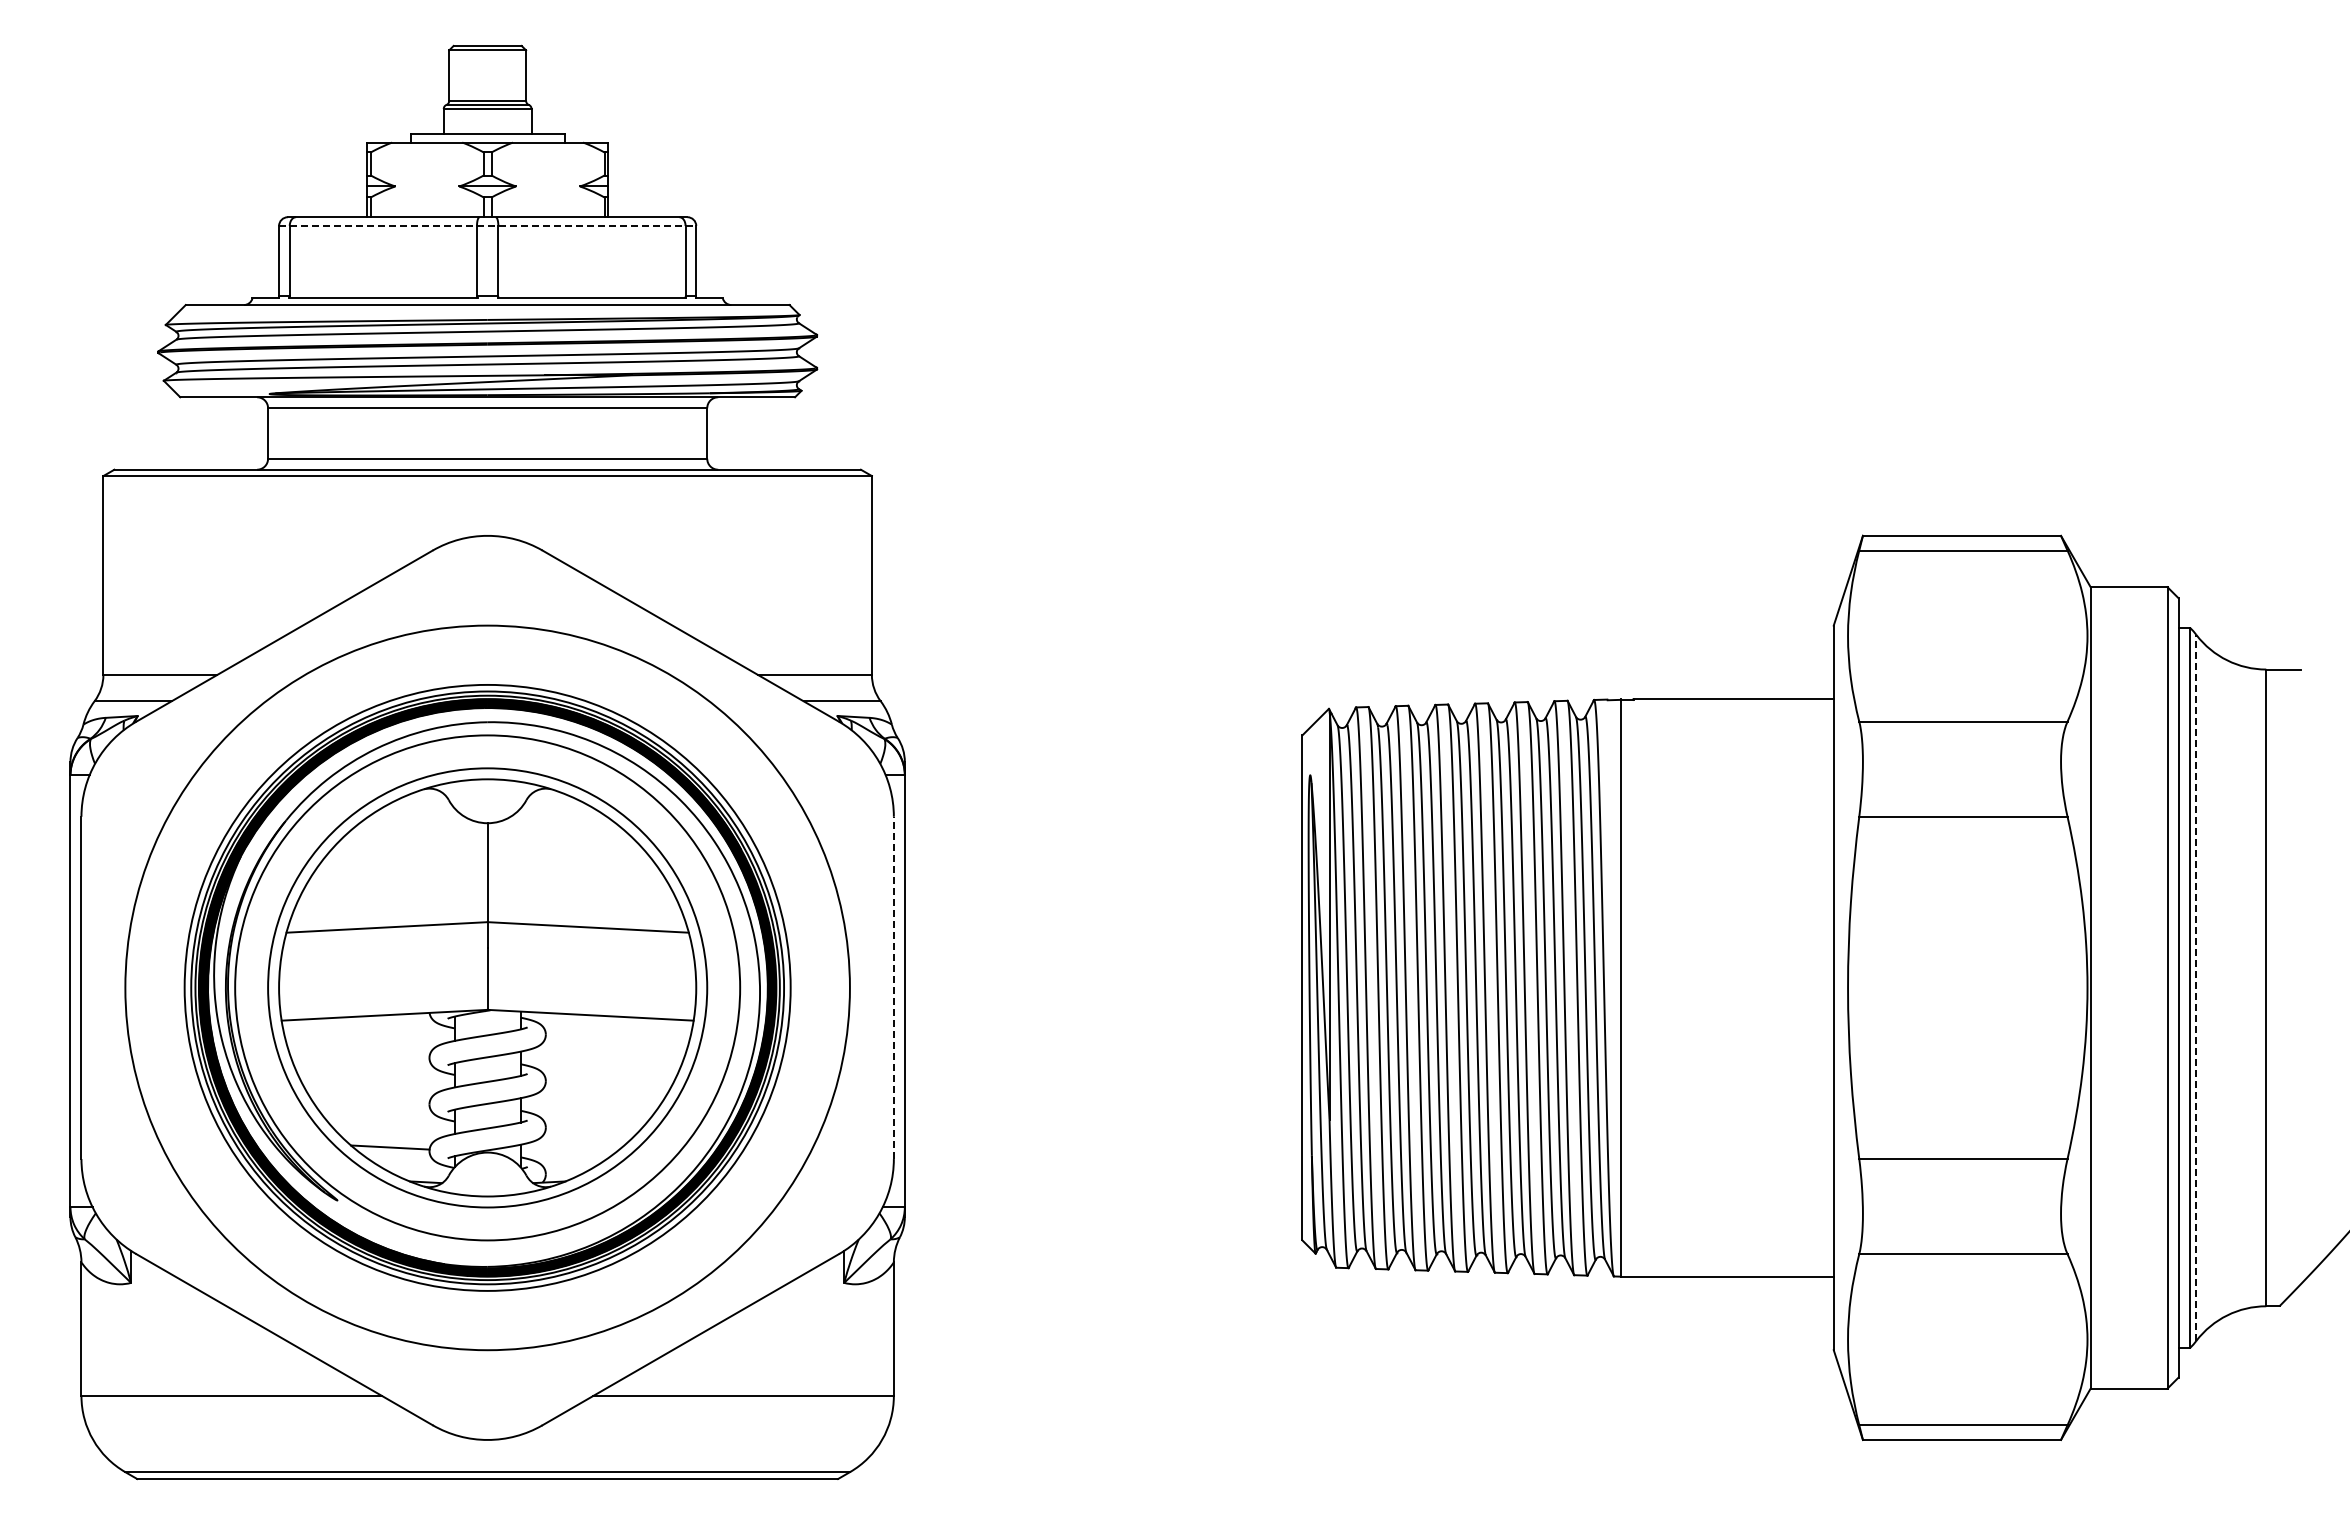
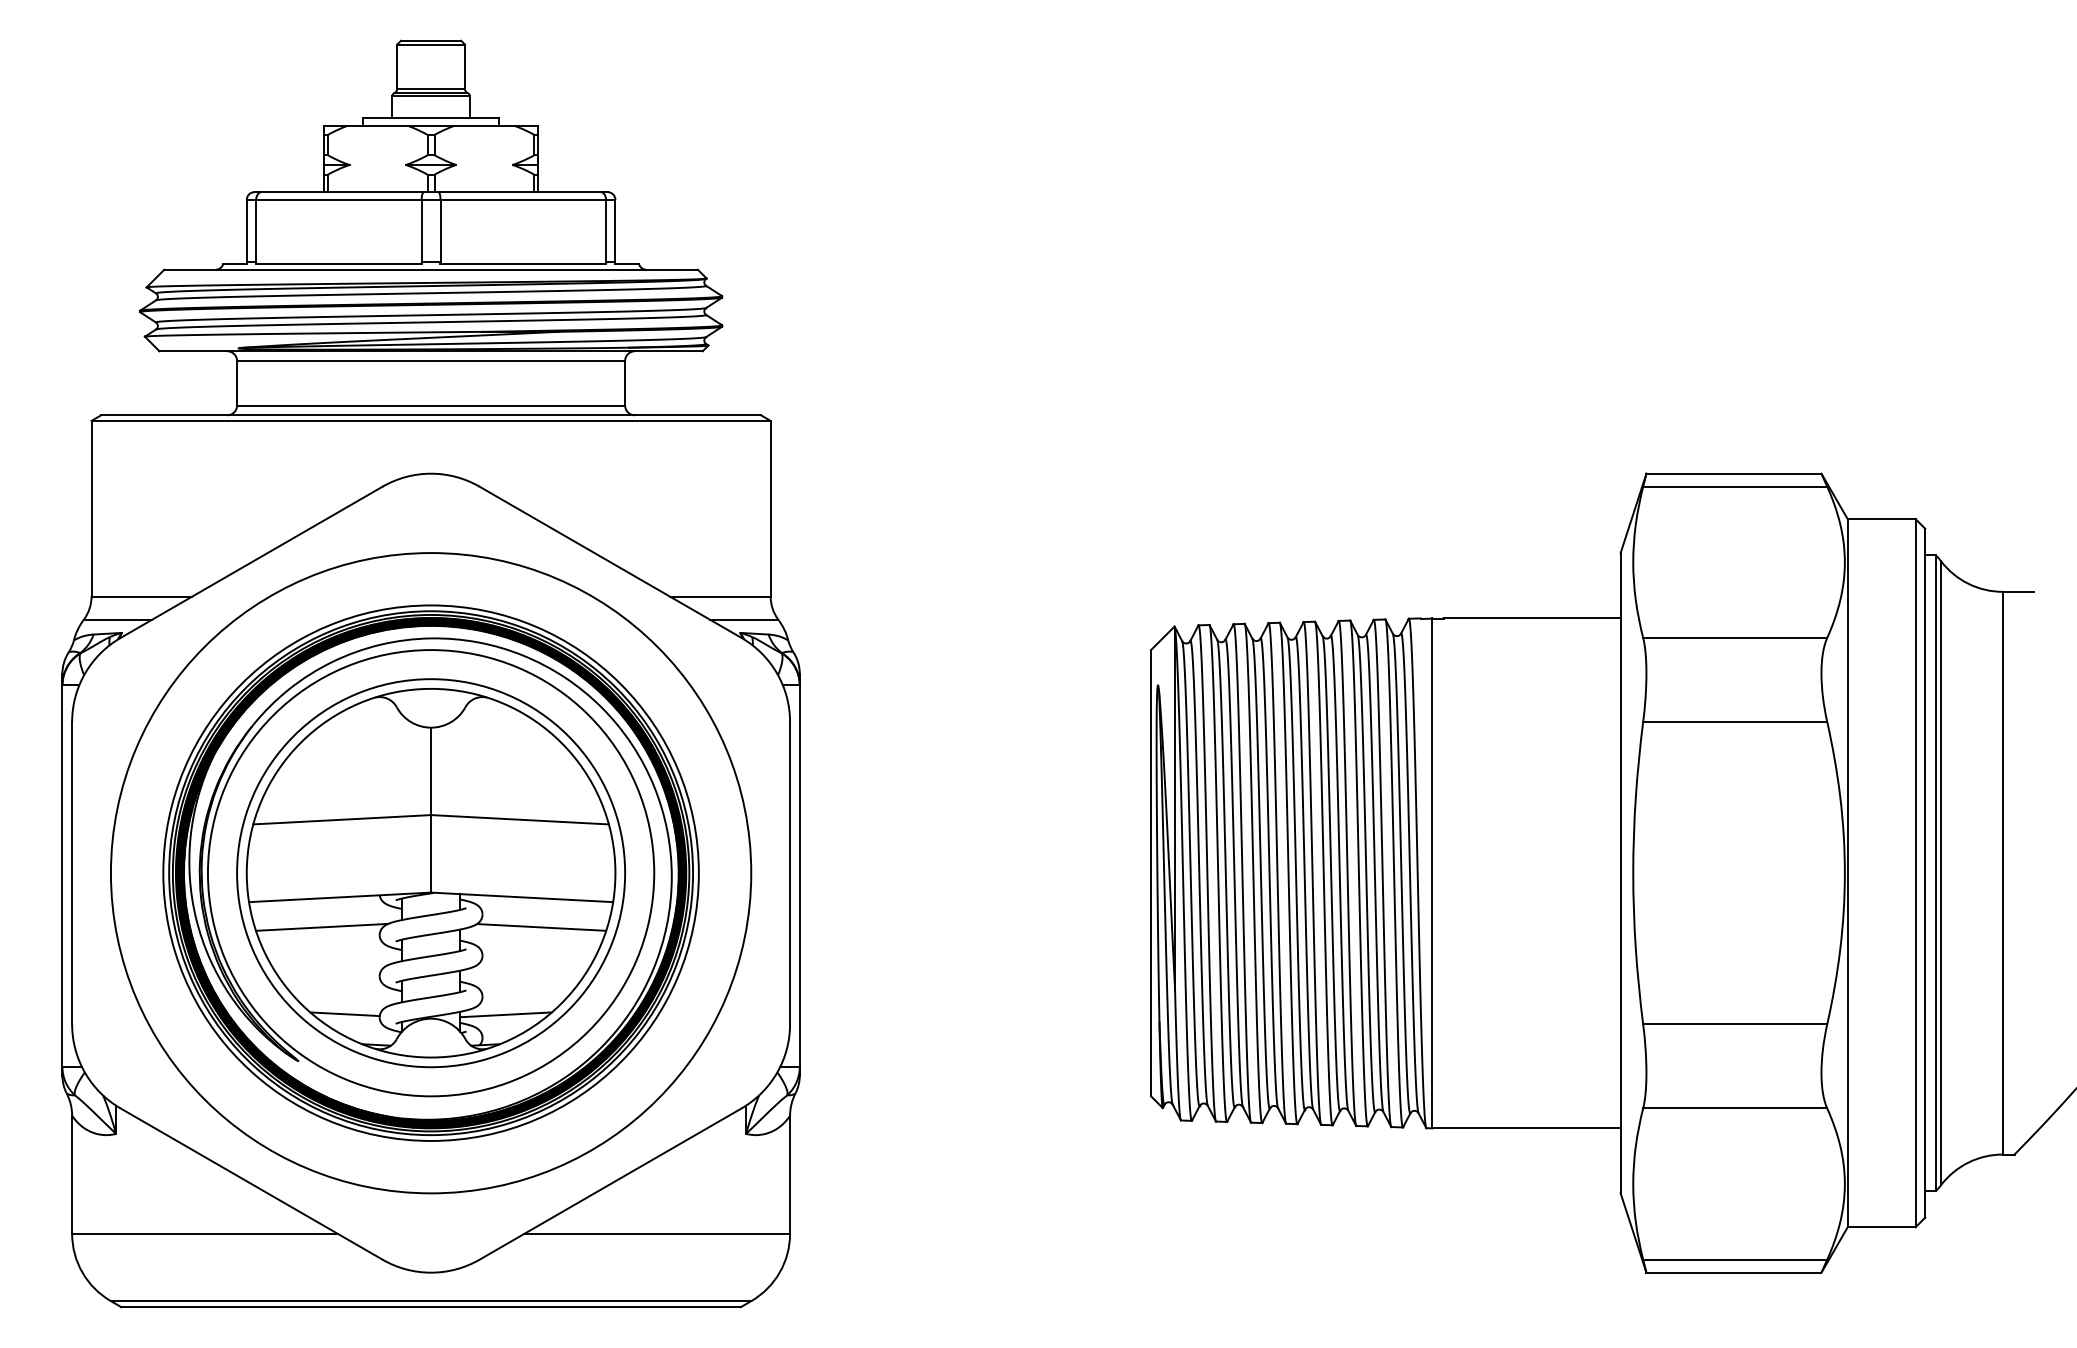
line: (487, 226) -> (430, 200), dashed -> solid
line: (893, 987) -> (789, 872), dashed -> solid
line: (2196, 987) -> (1941, 872), dashed -> solid
line: (364, 1049) -> (322, 927), added
line: (612, 1049) -> (541, 927), added
line: (572, 1147) -> (506, 1014), added

